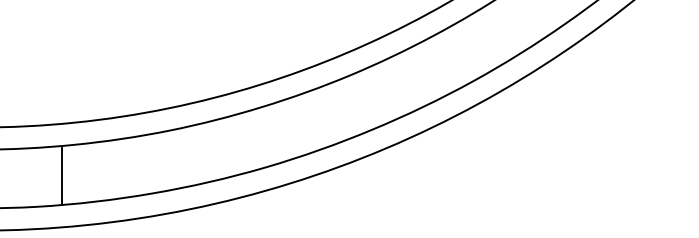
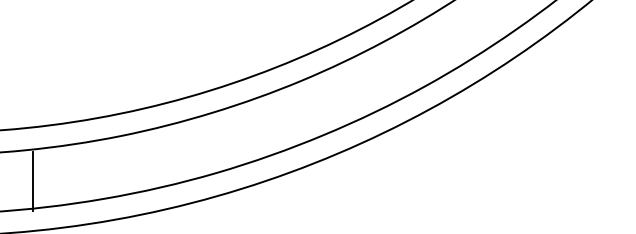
line: (61, 175) -> (32, 180), moved

